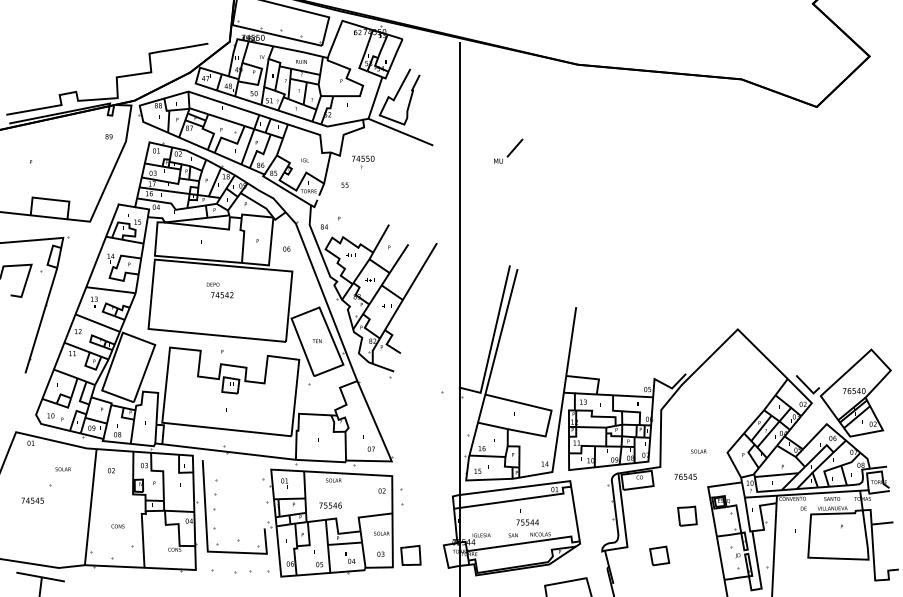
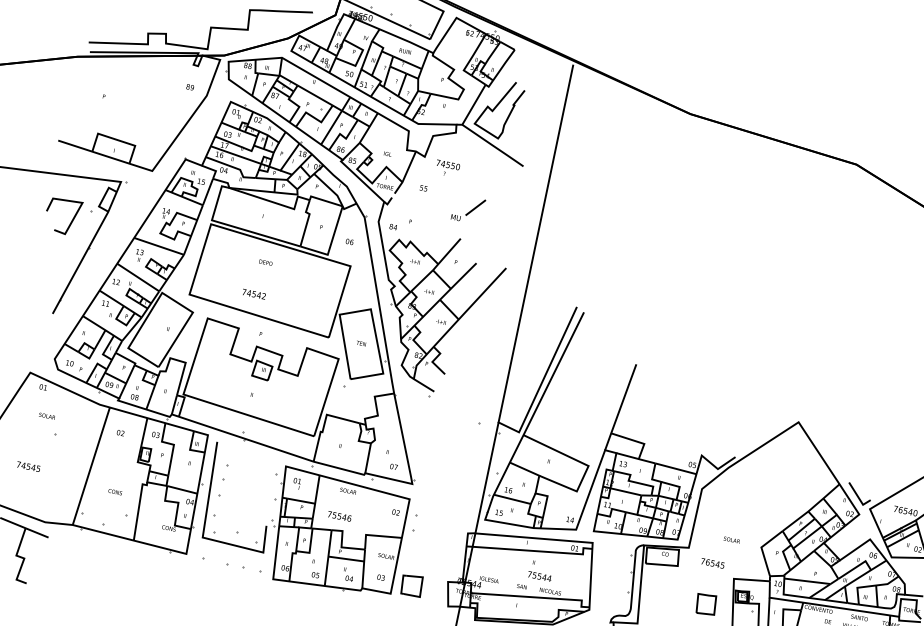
part: (508, 150) -> (468, 208), moved
text: (222, 295) -> (254, 294), moved
text: (62, 469) -> (46, 416), moved
text: (32, 500) -> (28, 466), moved

